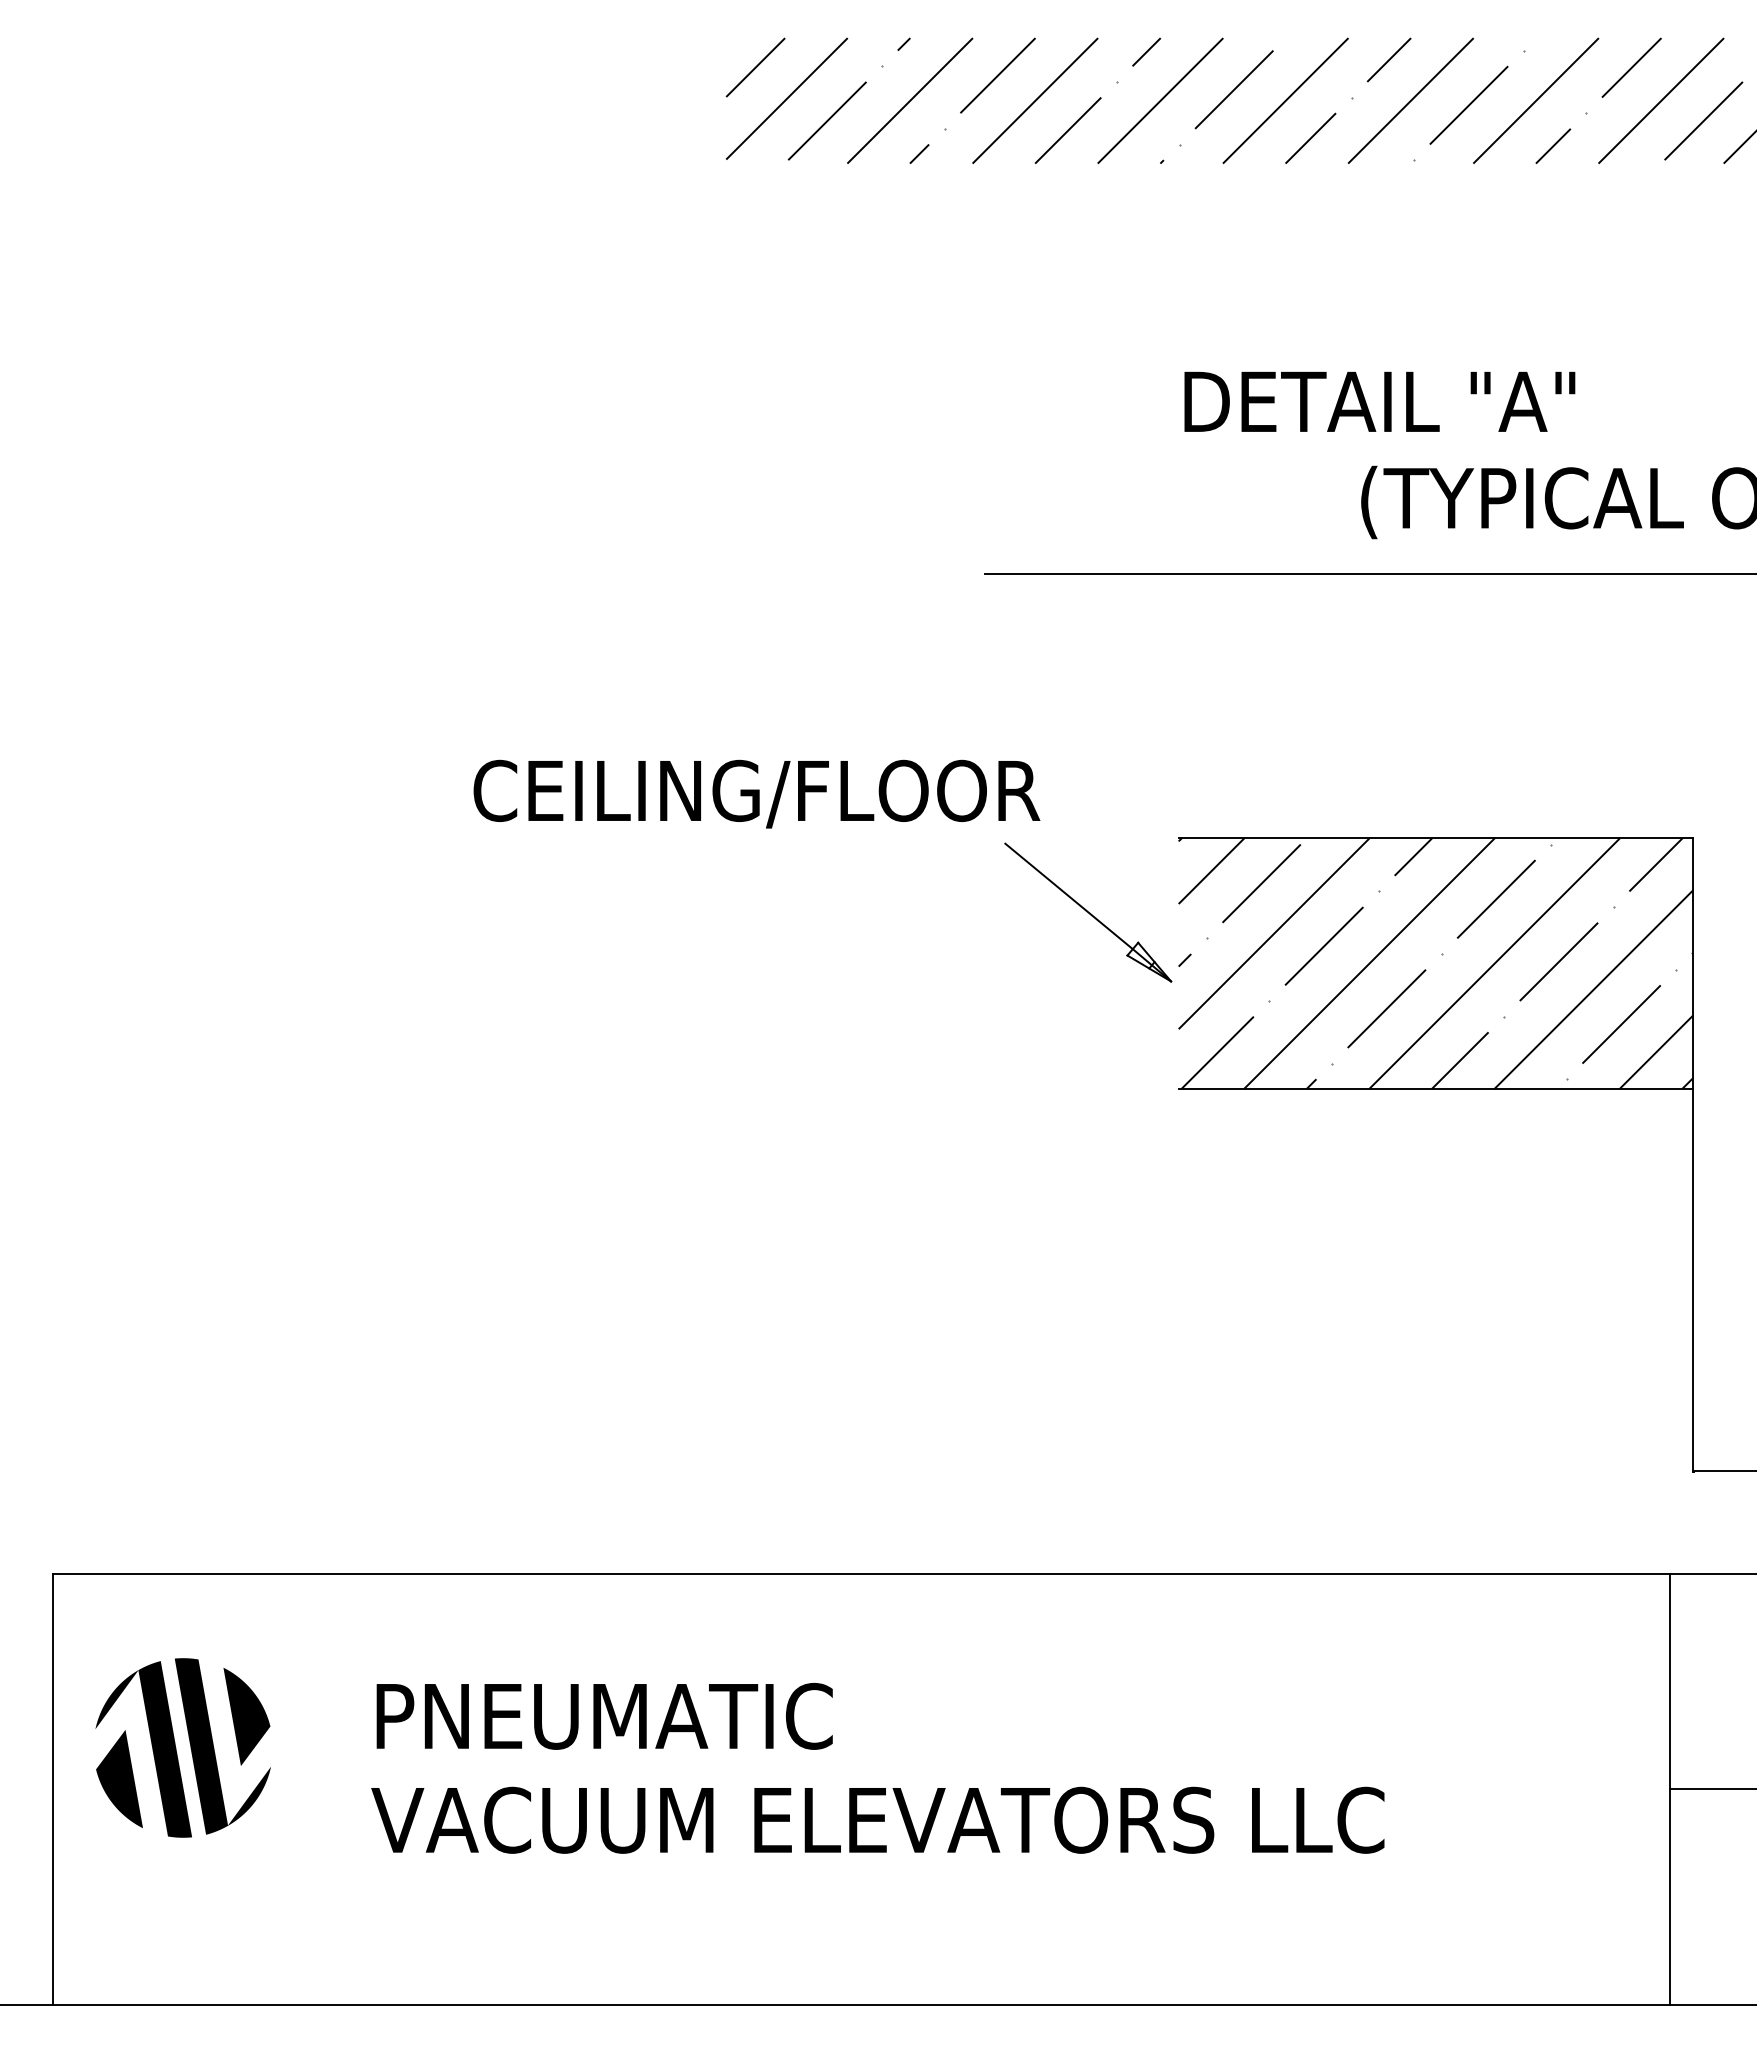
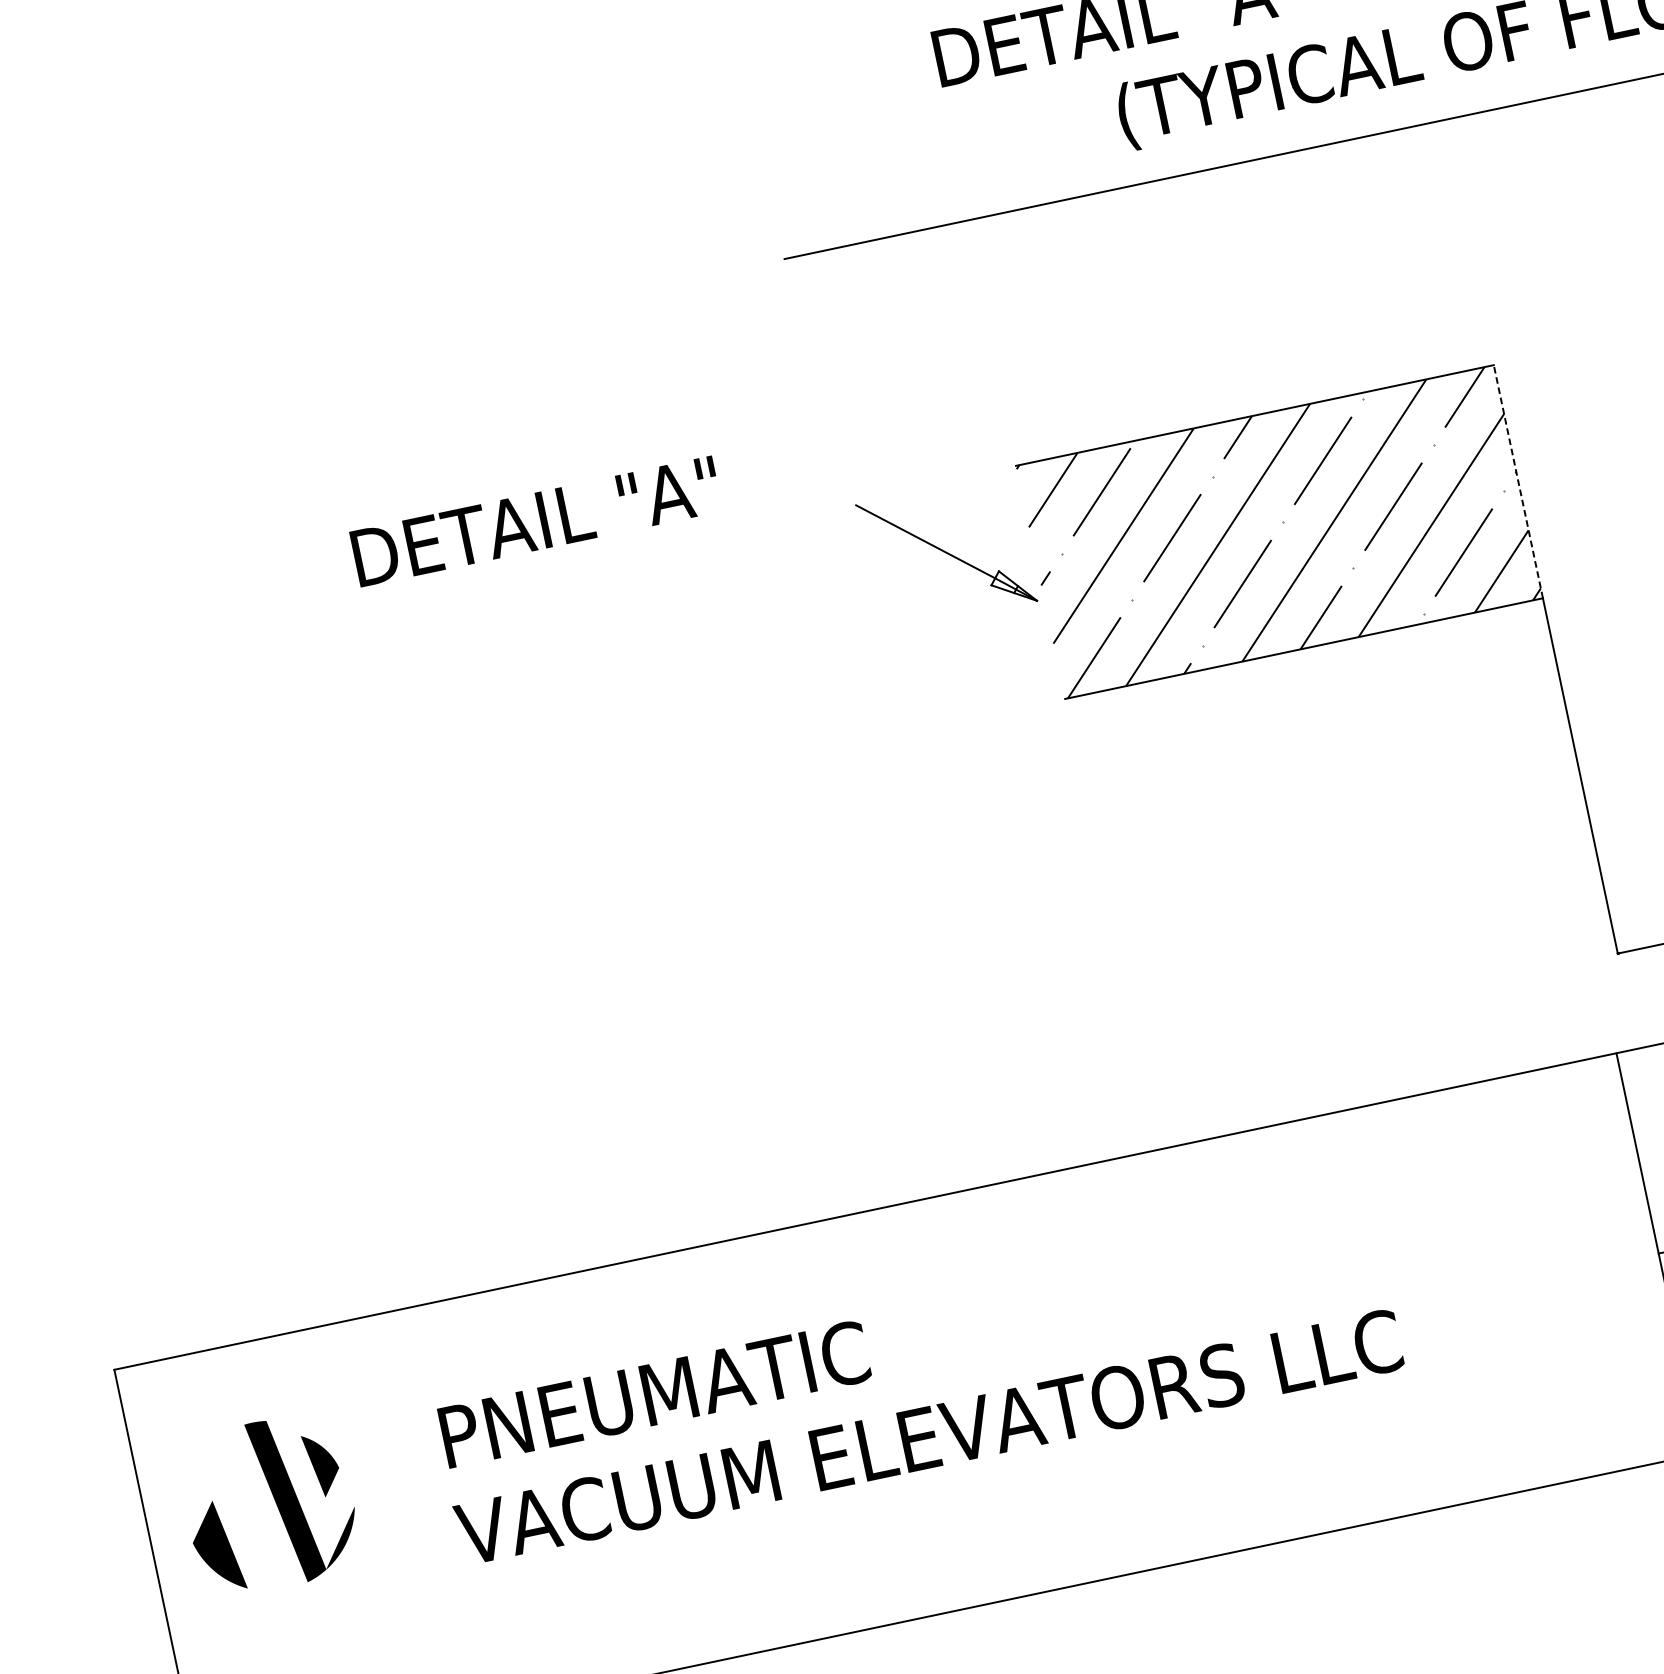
text: (756, 793) -> (615, 507), CEILING/FLOOR -> DETAIL "A"
line: (1693, 962) -> (1518, 480), solid -> dashed
part: (246, 1716) -> (322, 1464), size x0.7
part: (151, 1745) -> (239, 1510), removed

